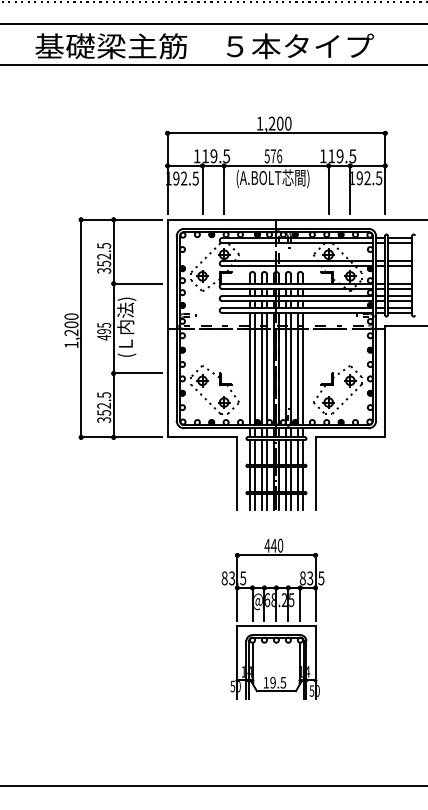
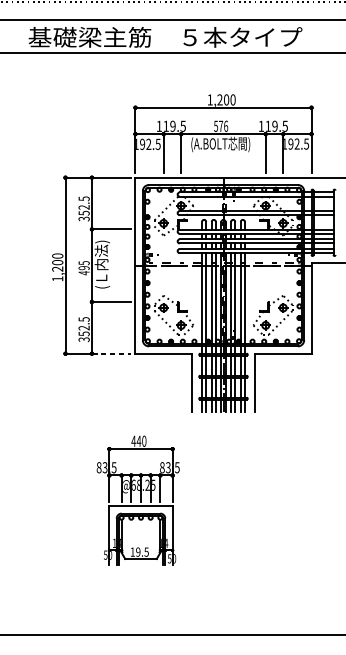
line: (138, 437) -> (111, 353), solid -> dashed
part: (272, 618) -> (137, 500), moved

